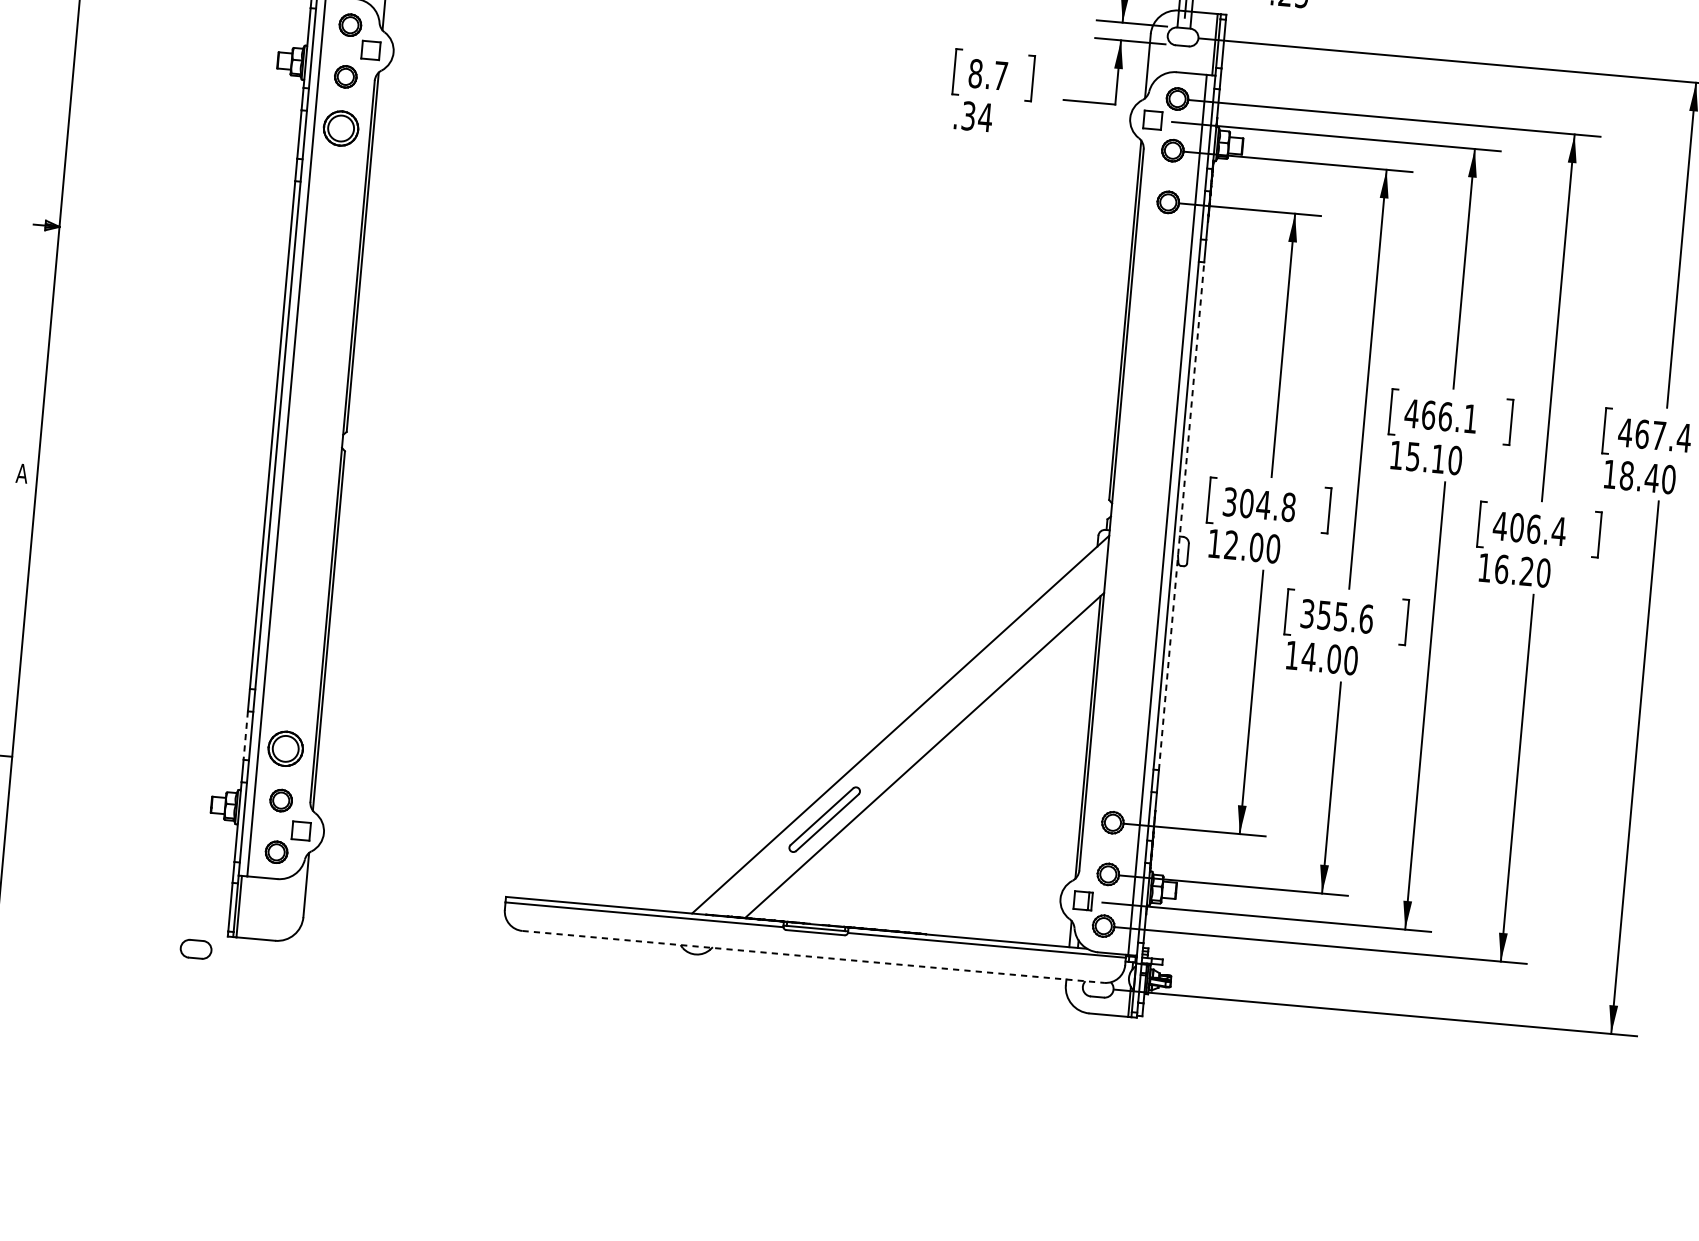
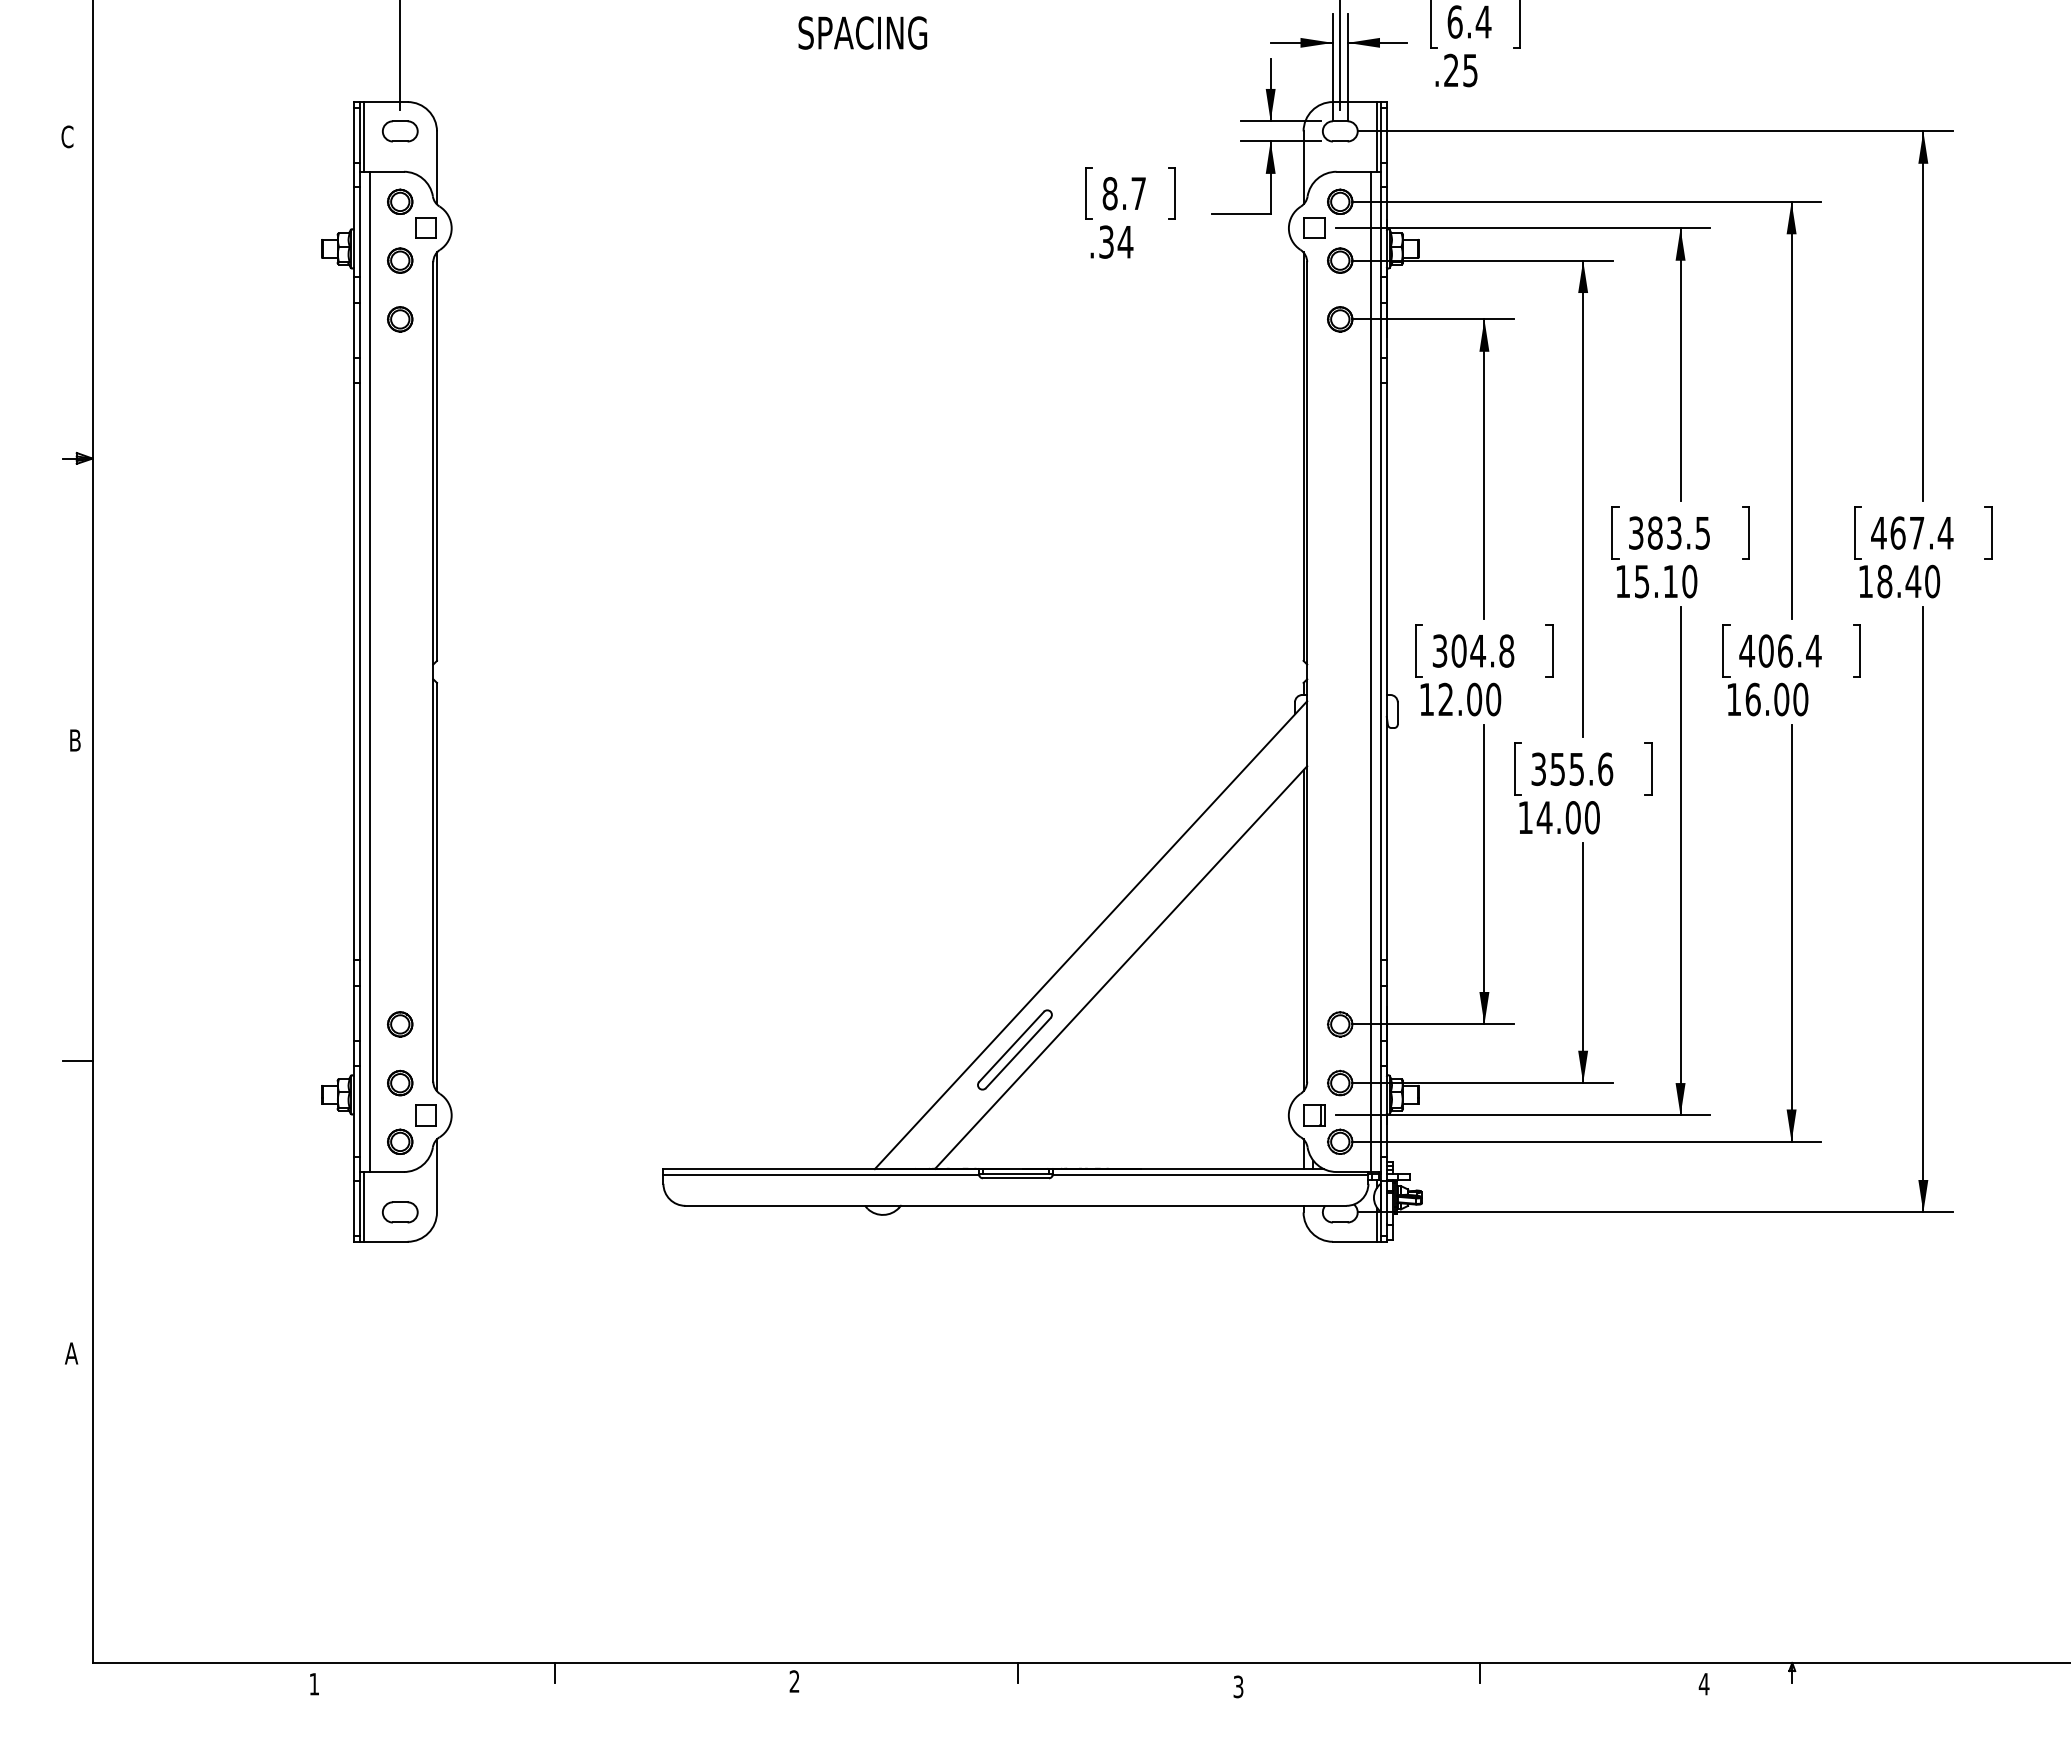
part: (341, 128) -> (400, 319), size x0.62
text: (1440, 415) -> (1668, 532), 466.1 -> 383.5
text: (21, 473) -> (74, 740), A -> B
line: (1181, 515) -> (1386, 671), dashed -> solid
text: (1526, 571) -> (1781, 699), 16.20 -> 16.00
line: (245, 735) -> (353, 1013), dashed -> solid
part: (286, 749) -> (400, 1024), size x0.62
part: (196, 949) -> (400, 1212), moved
line: (813, 956) -> (1016, 1205), dashed -> solid

